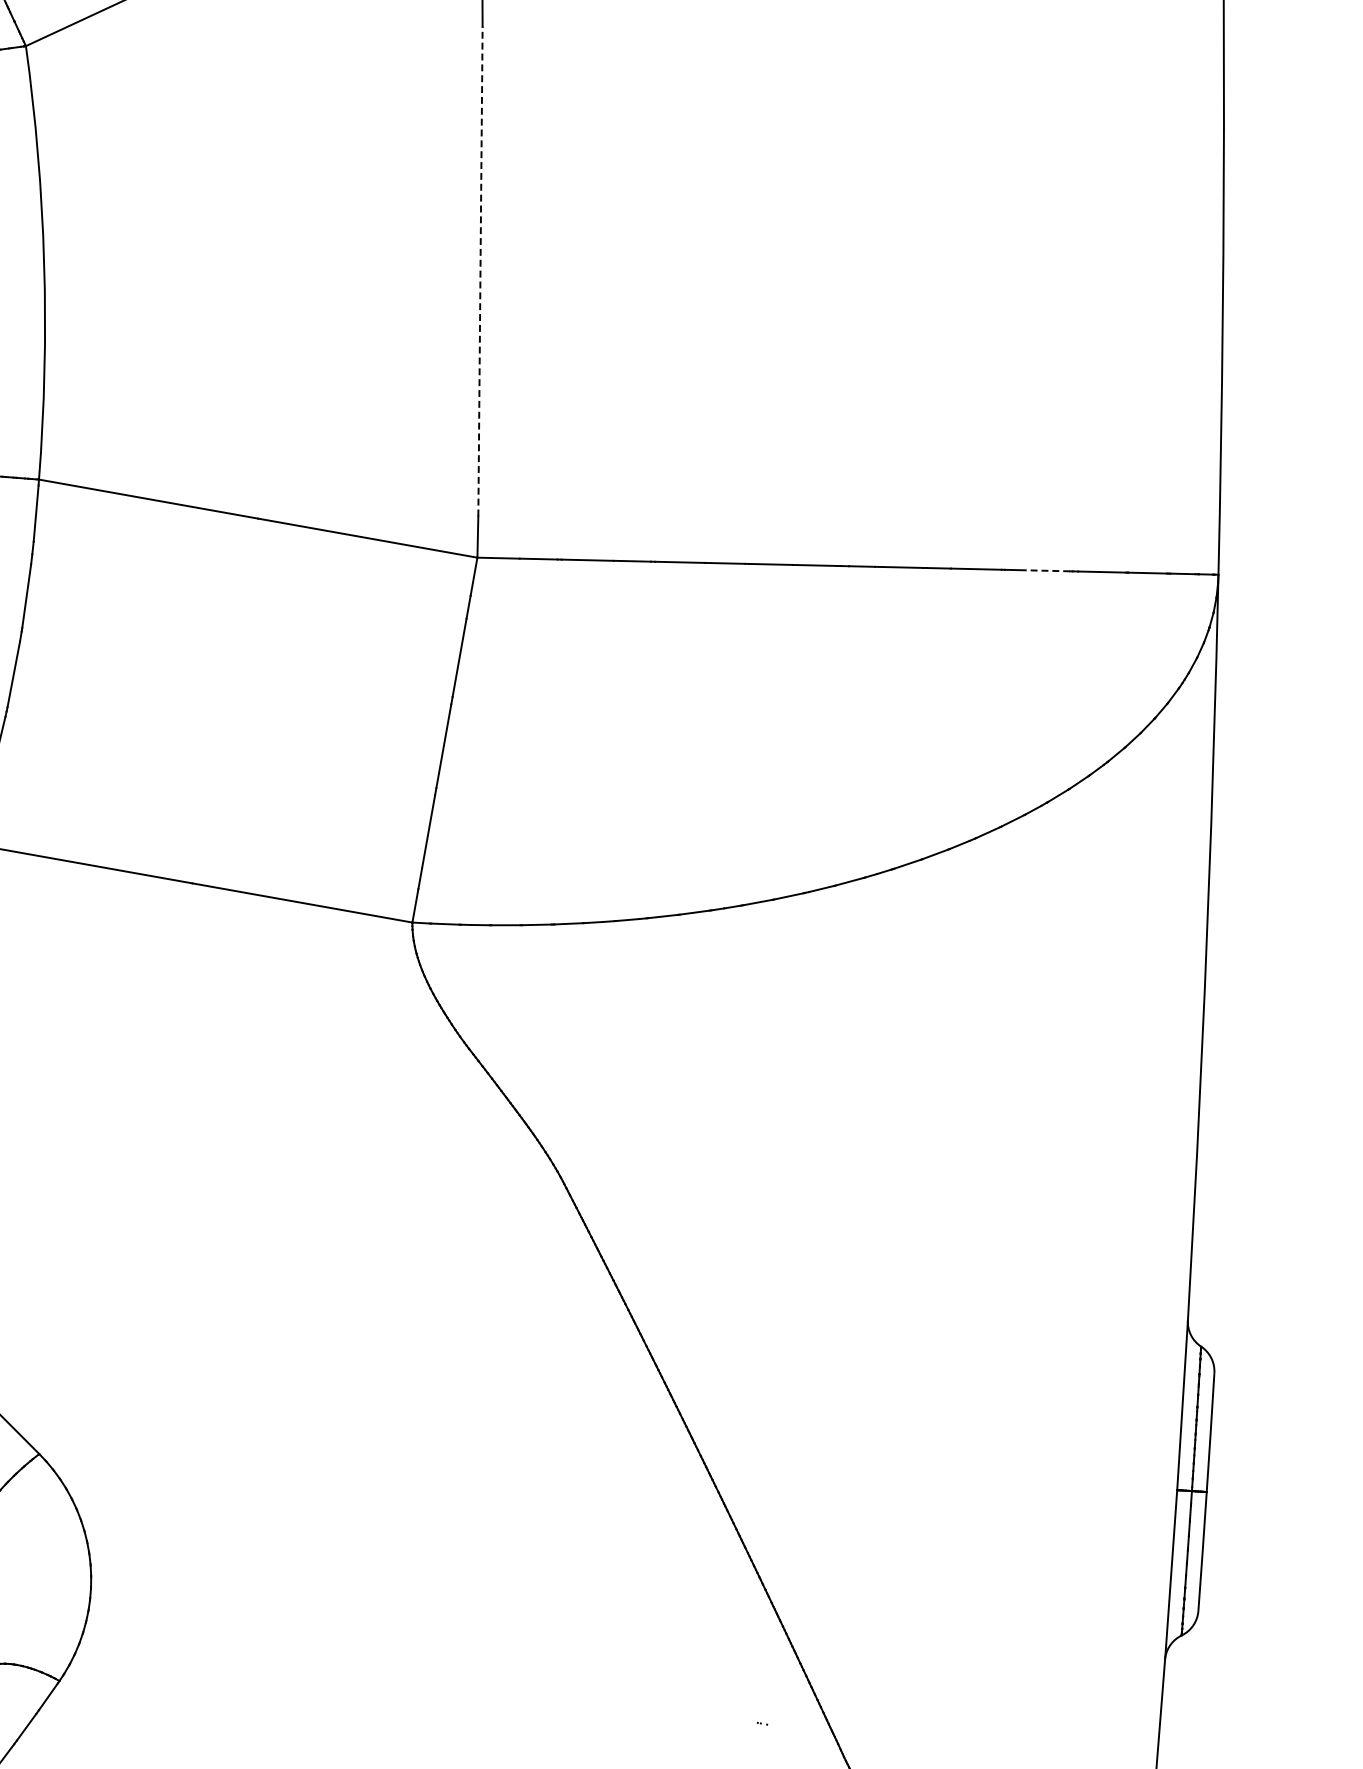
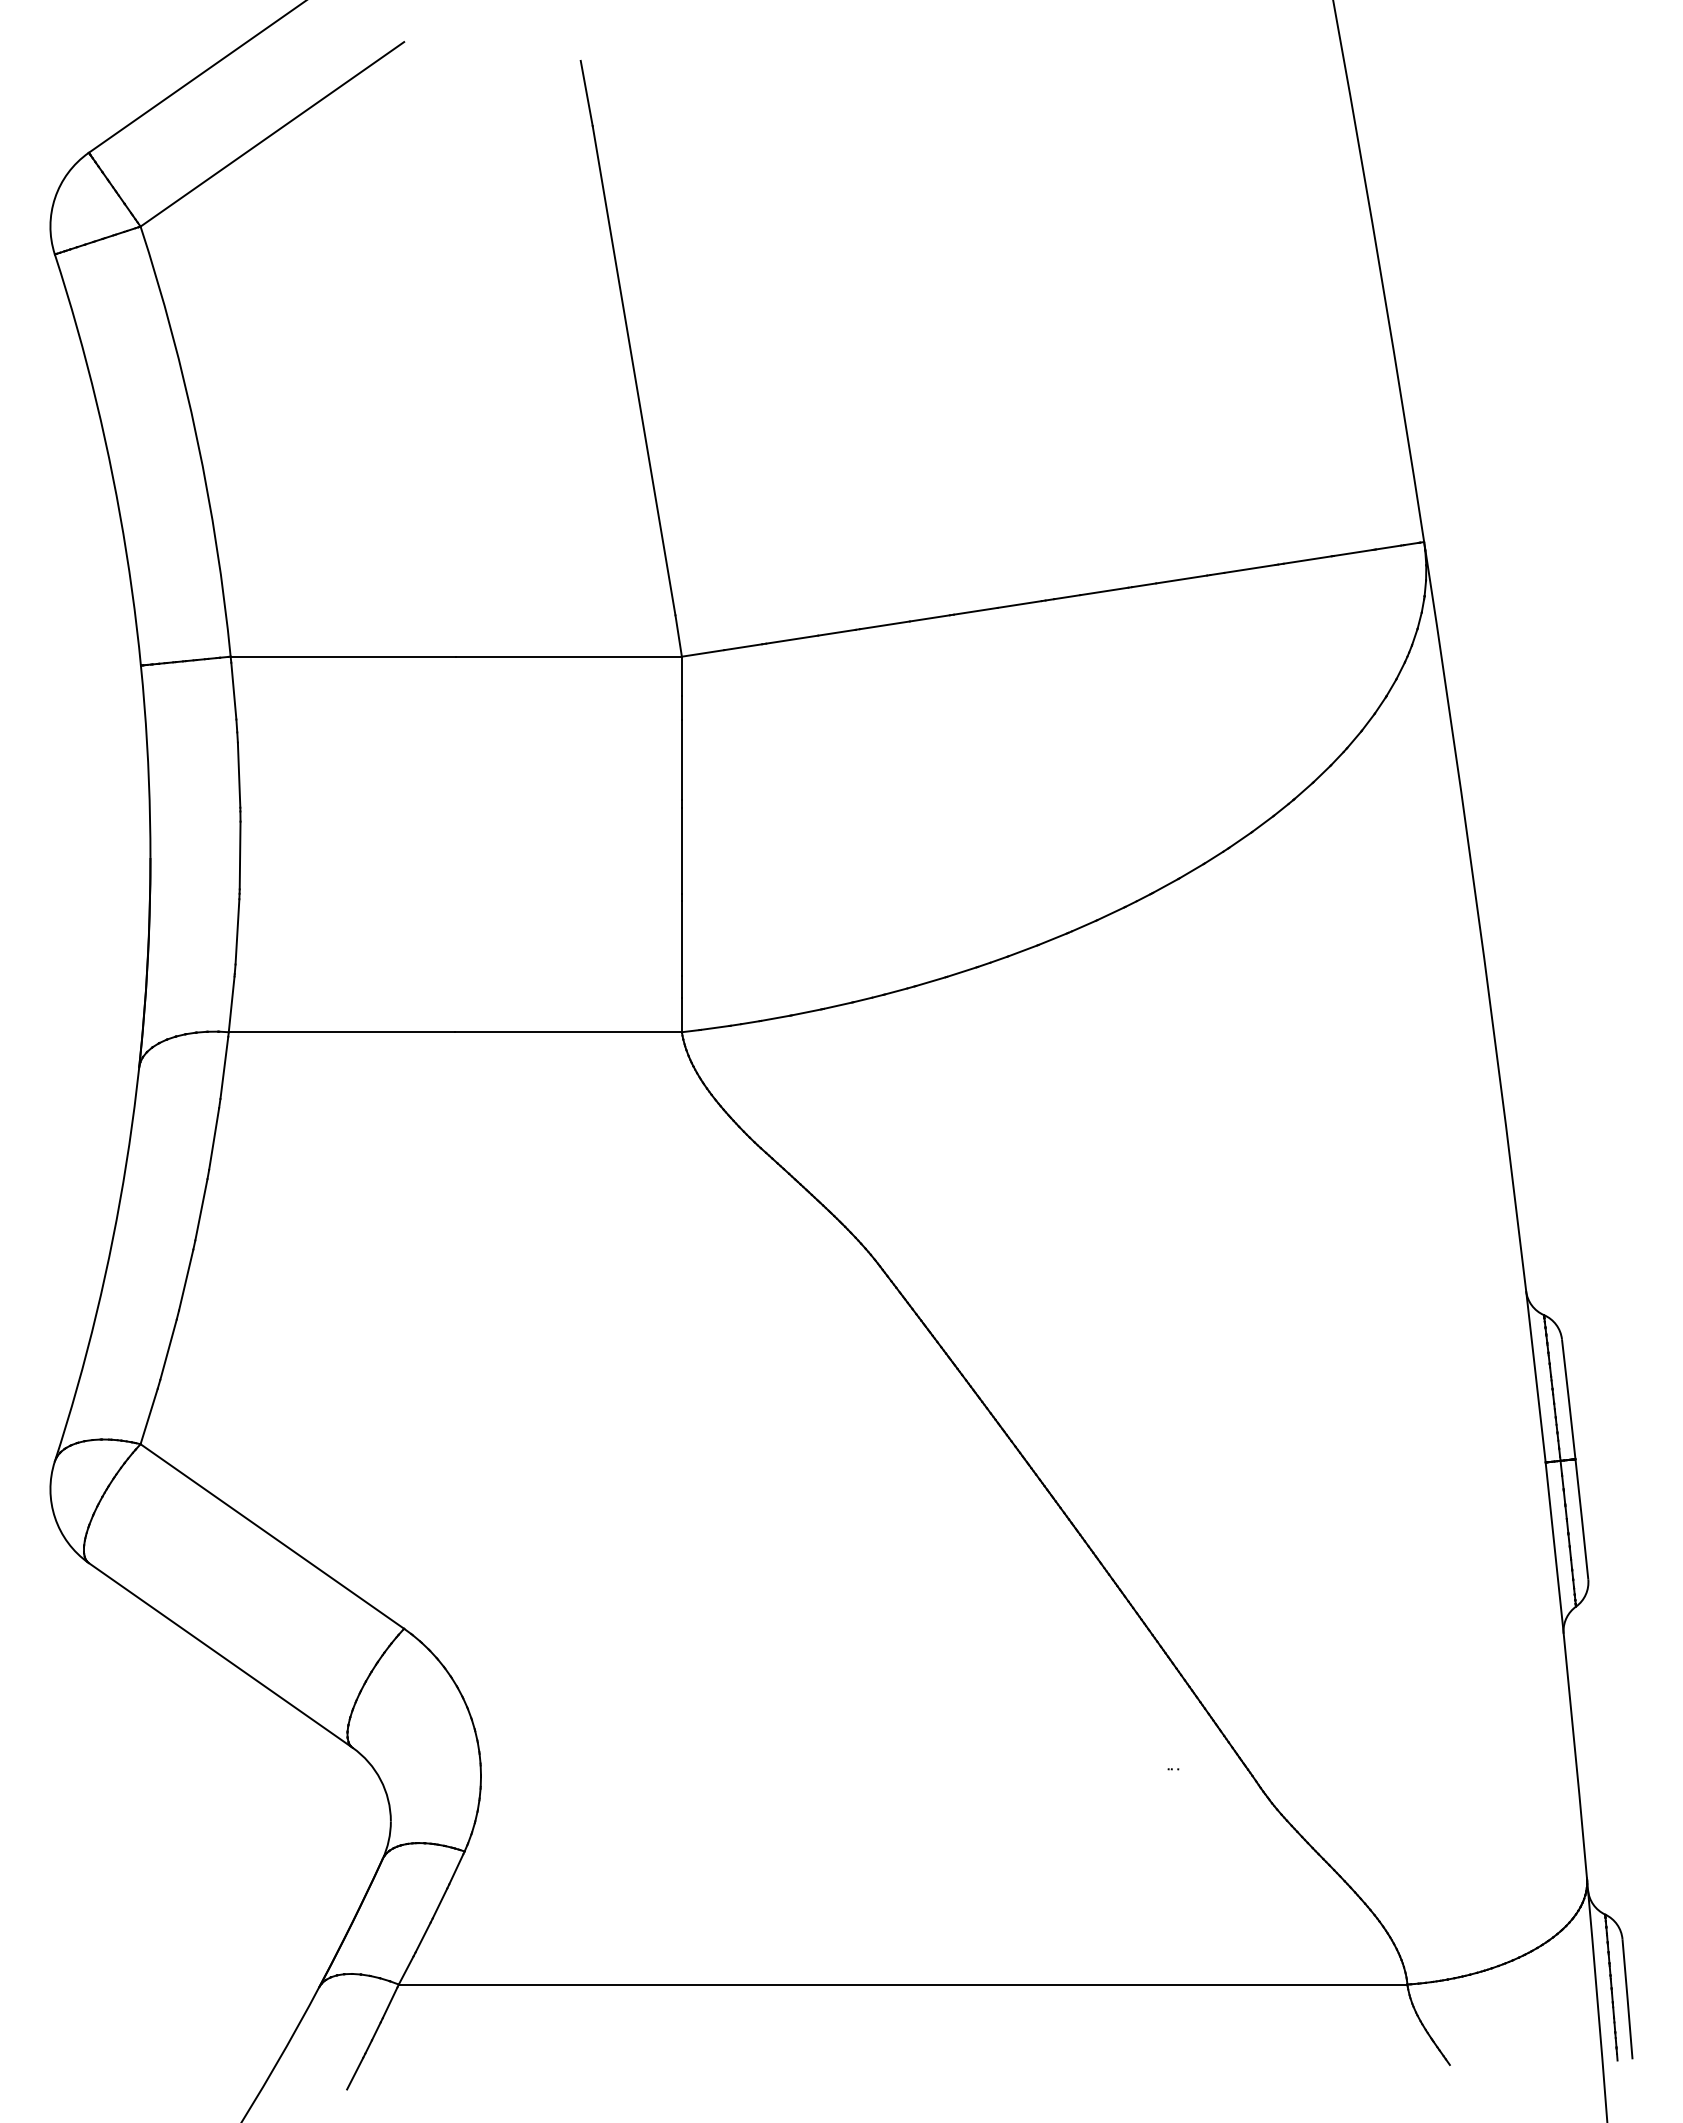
line: (480, 271) -> (634, 370), dashed -> solid
line: (1044, 570) -> (1249, 568), dashed -> solid

